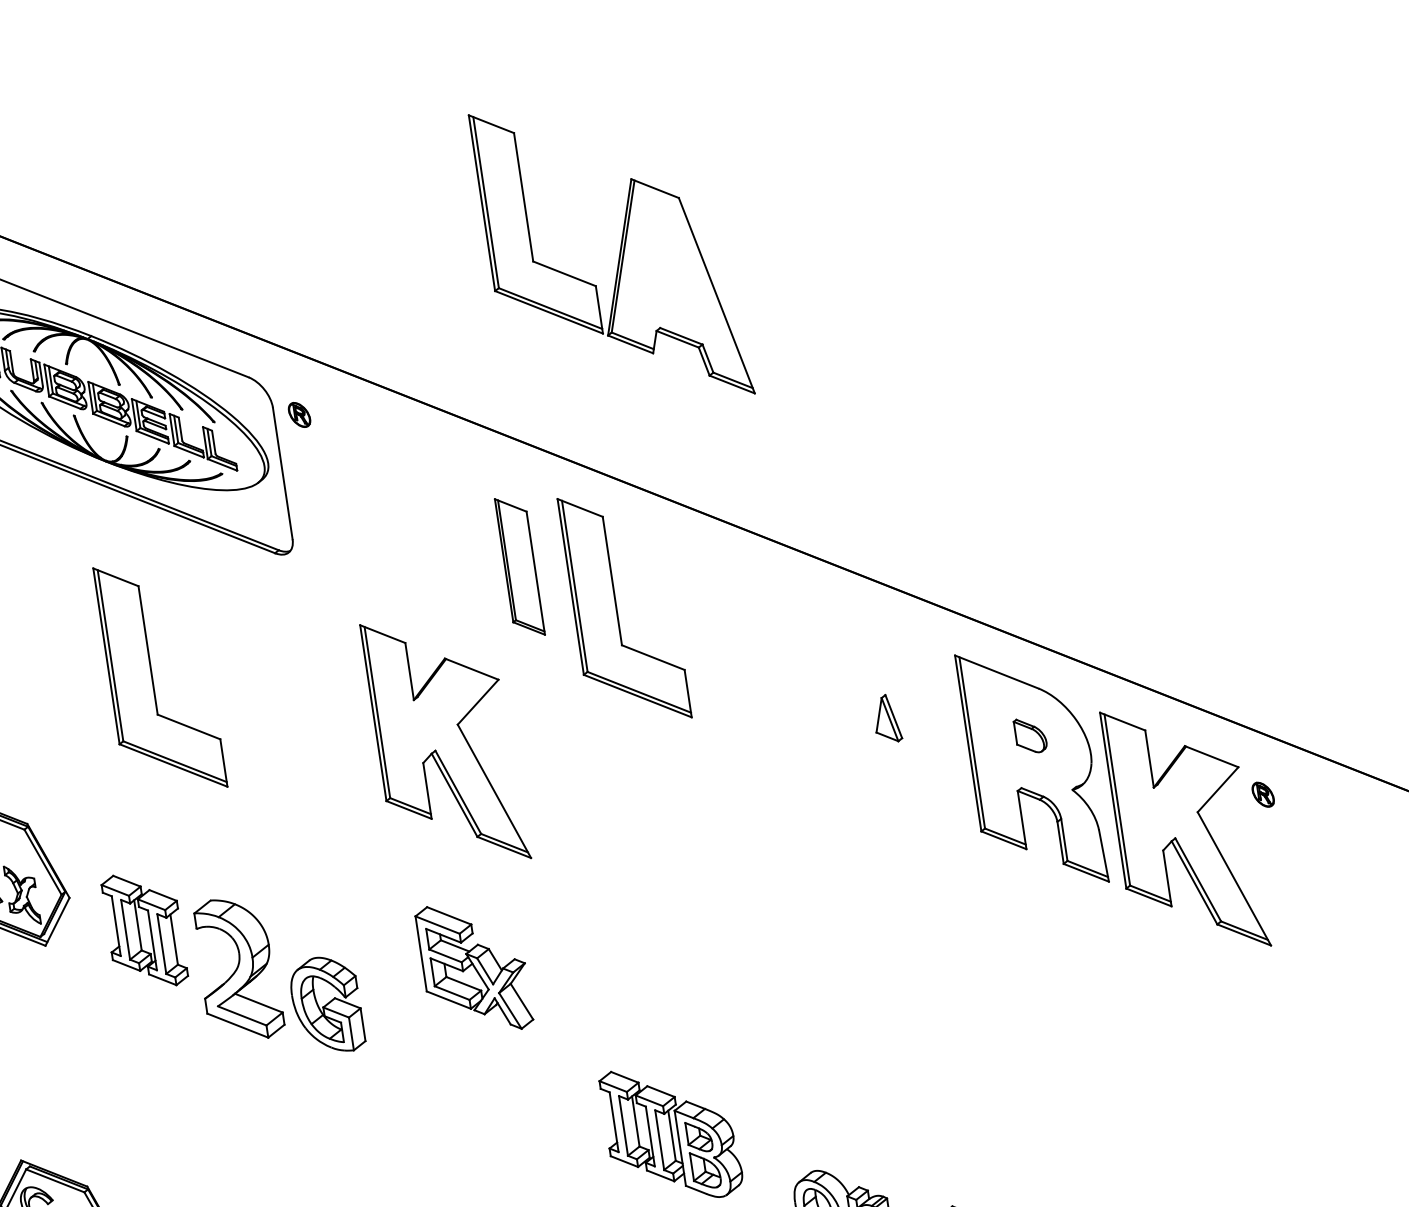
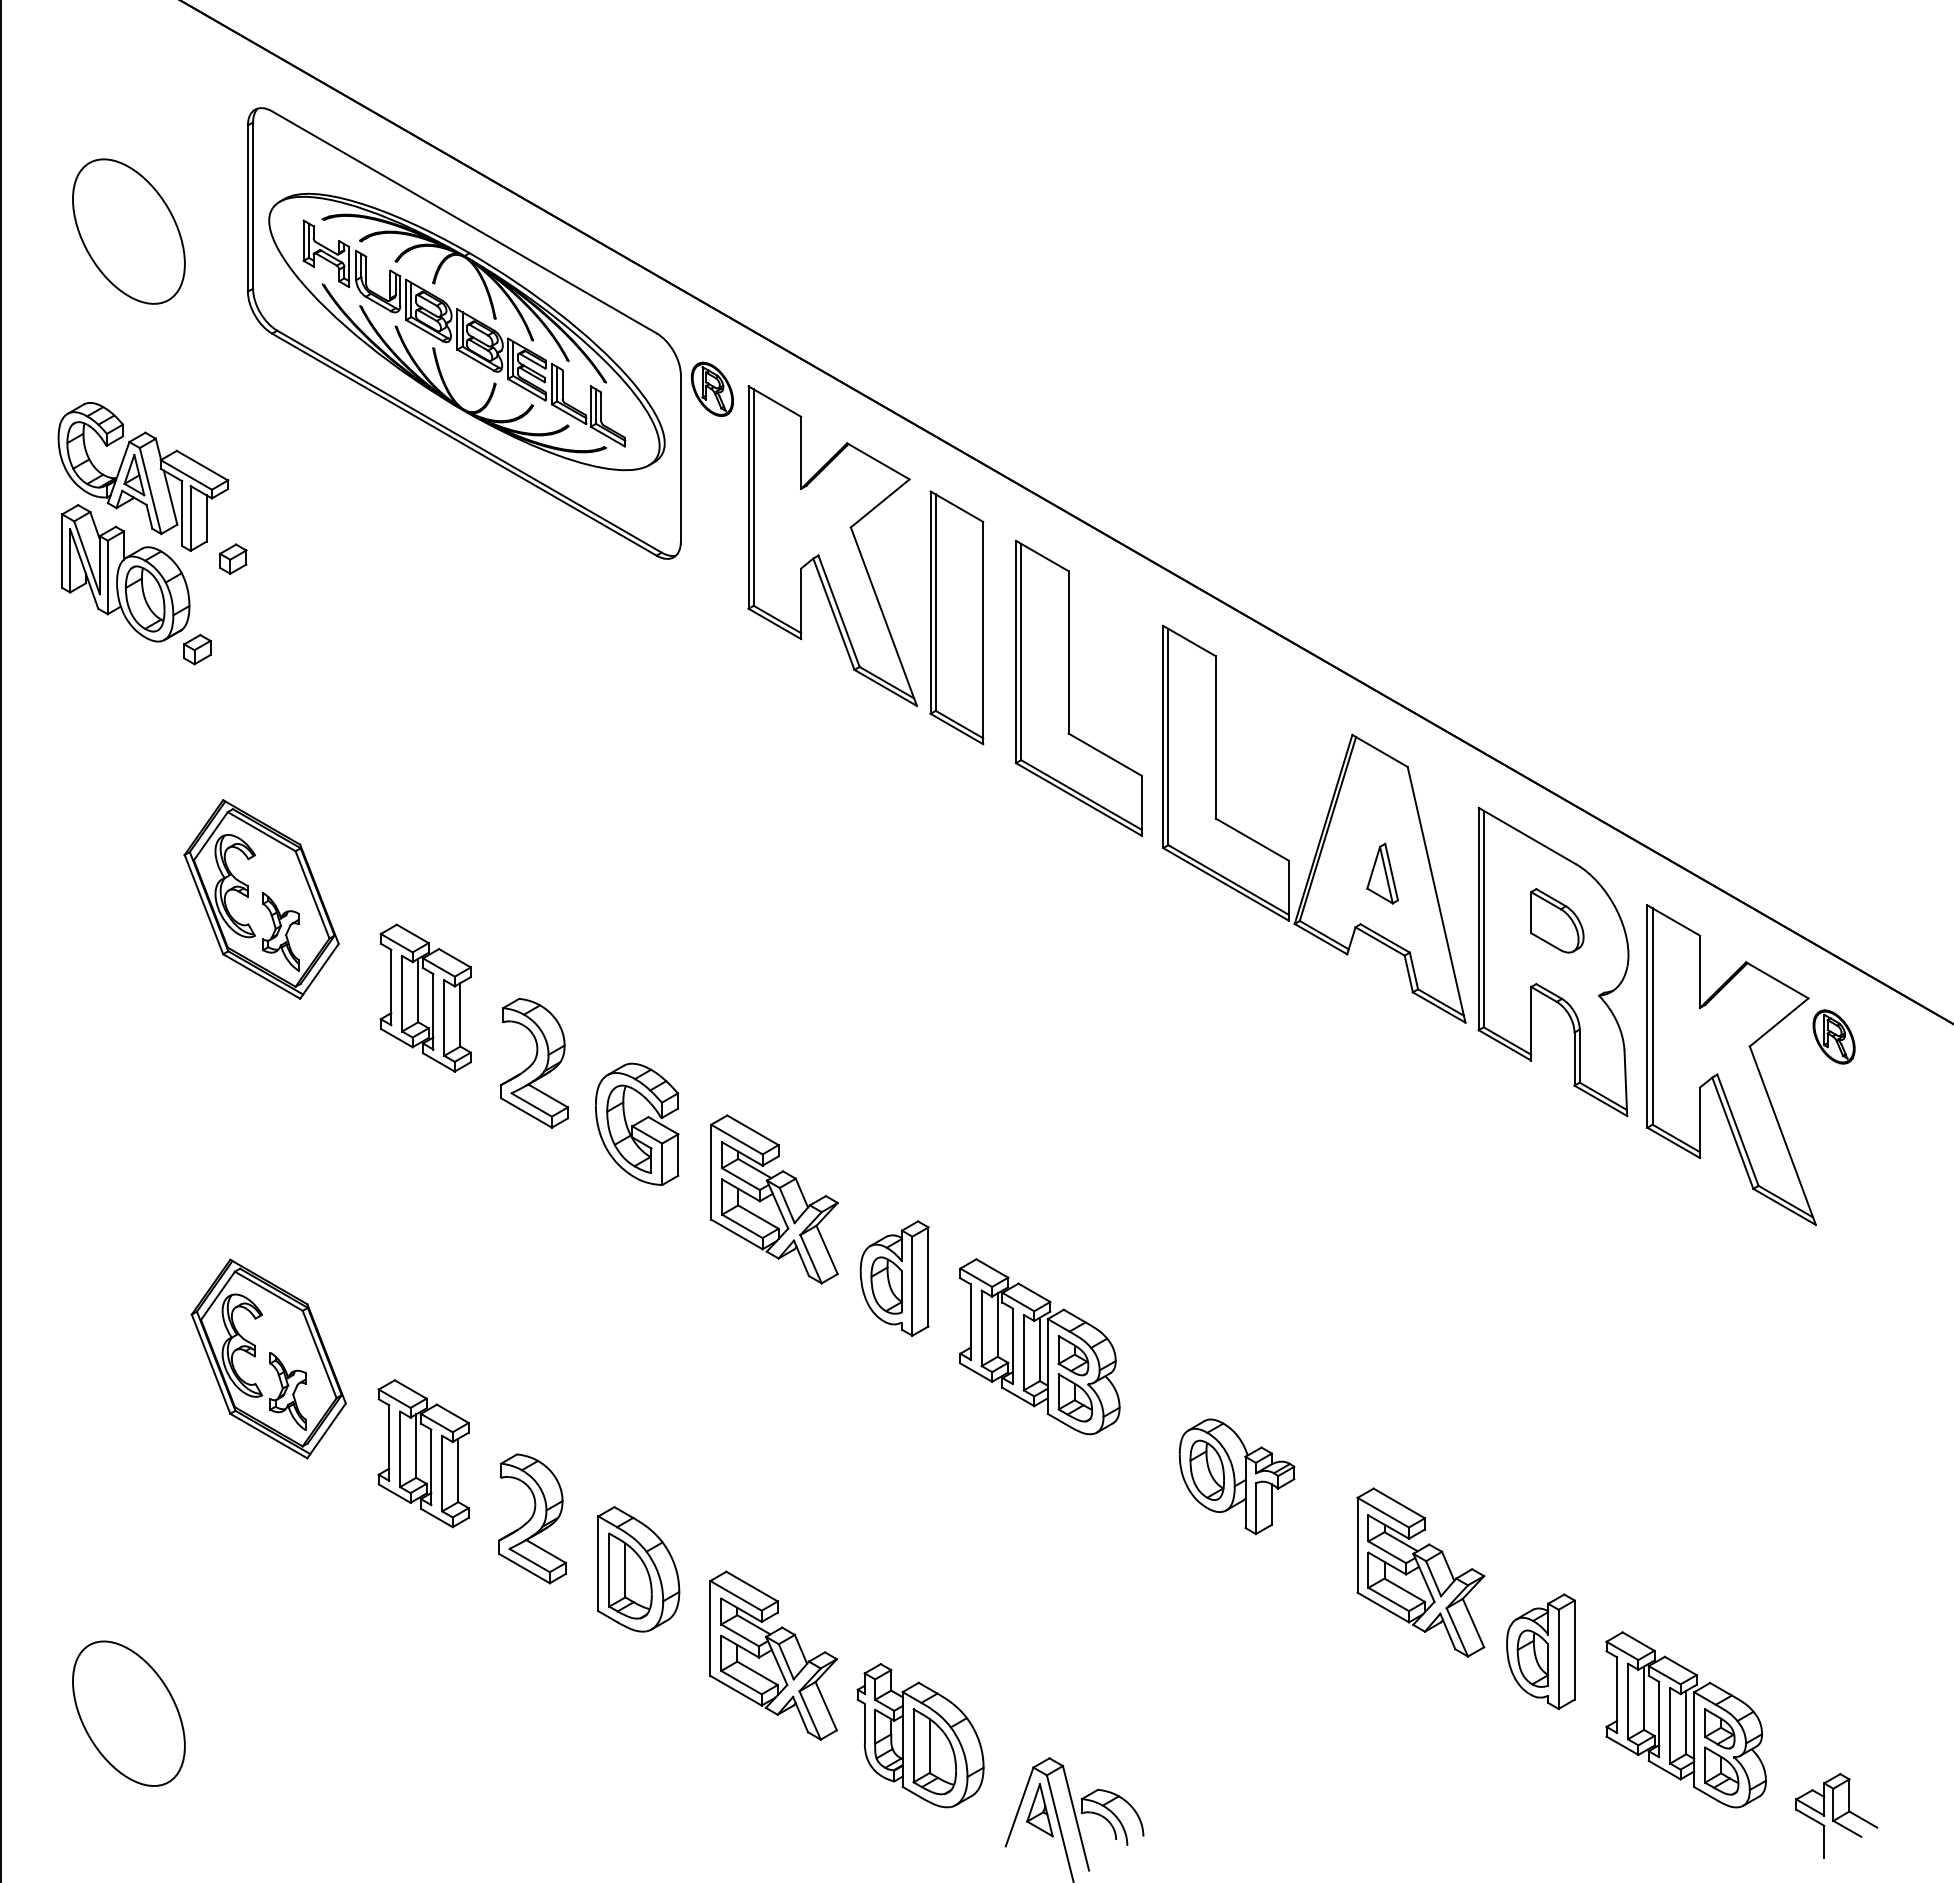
part: (619, 254) -> (1323, 825), moved
part: (299, 414) -> (712, 388), size x1.67
part: (519, 566) -> (956, 617), size x1.43
part: (152, 678) -> (482, 687), removed
part: (1030, 735) -> (1557, 920), size x1.43
part: (445, 741) -> (832, 545), moved
part: (1262, 794) -> (1833, 1036), size x1.67
part: (238, 968) -> (534, 1062), size x0.71
part: (474, 968) -> (774, 1199), moved
part: (548, 1096) -> (894, 1278), added

